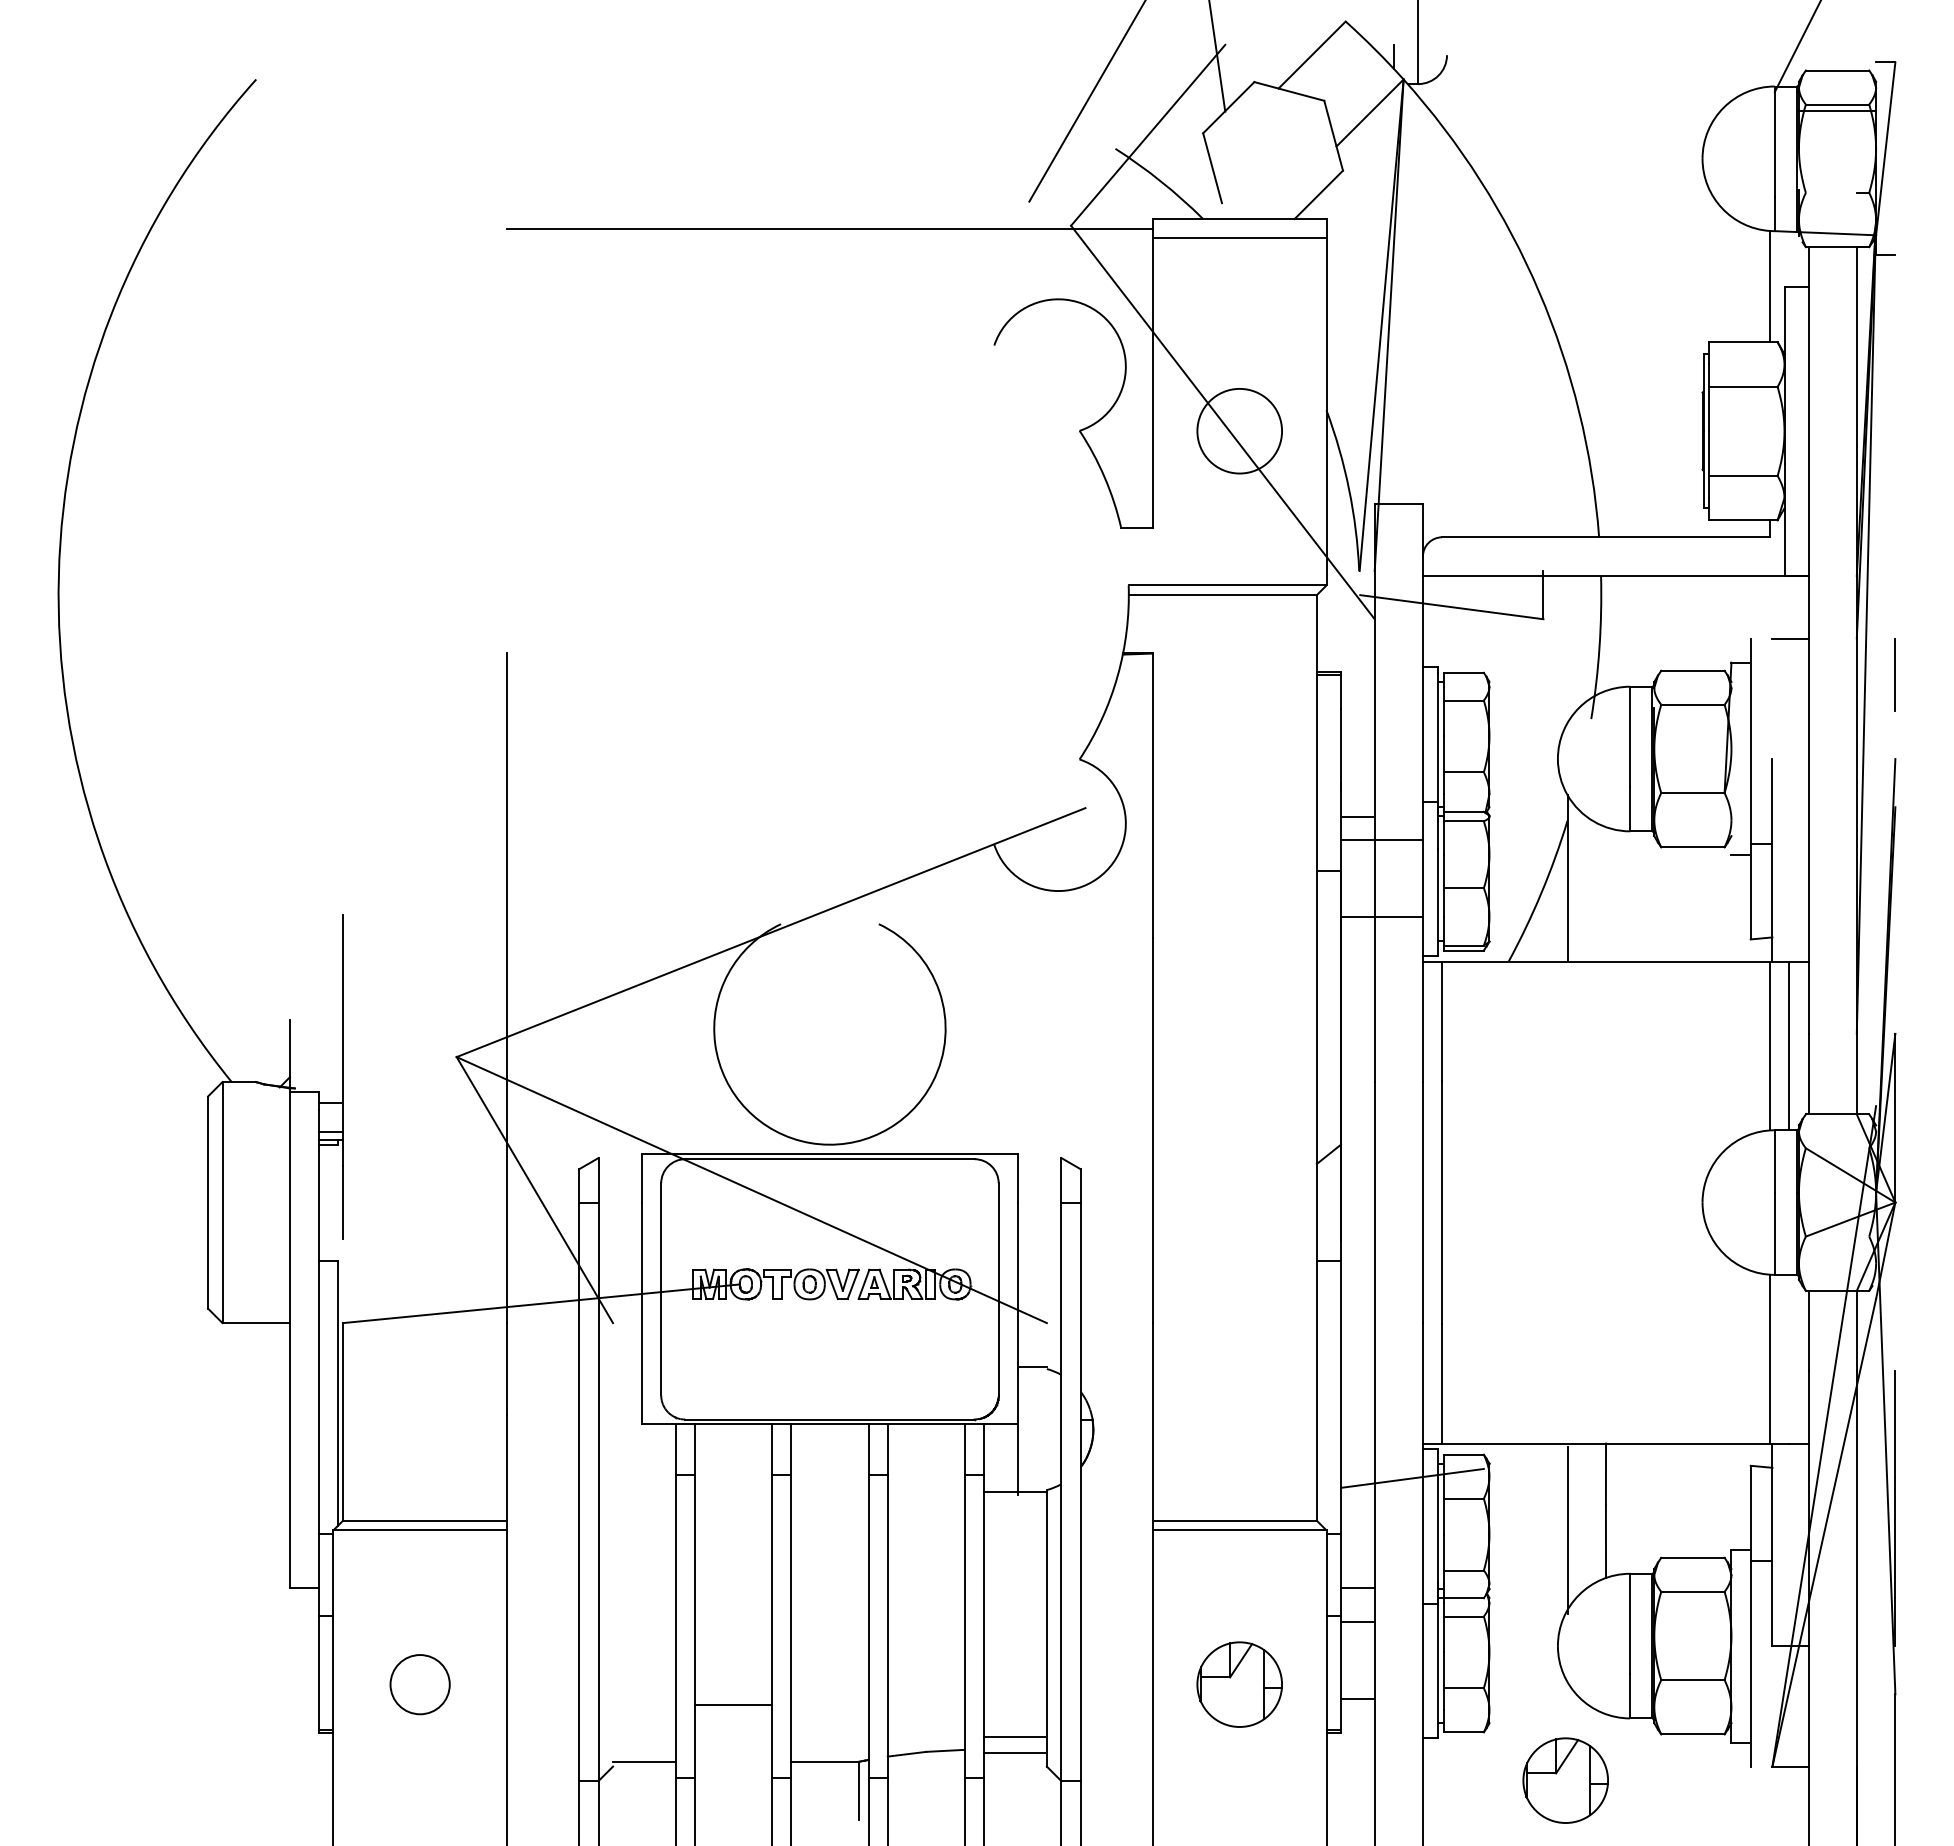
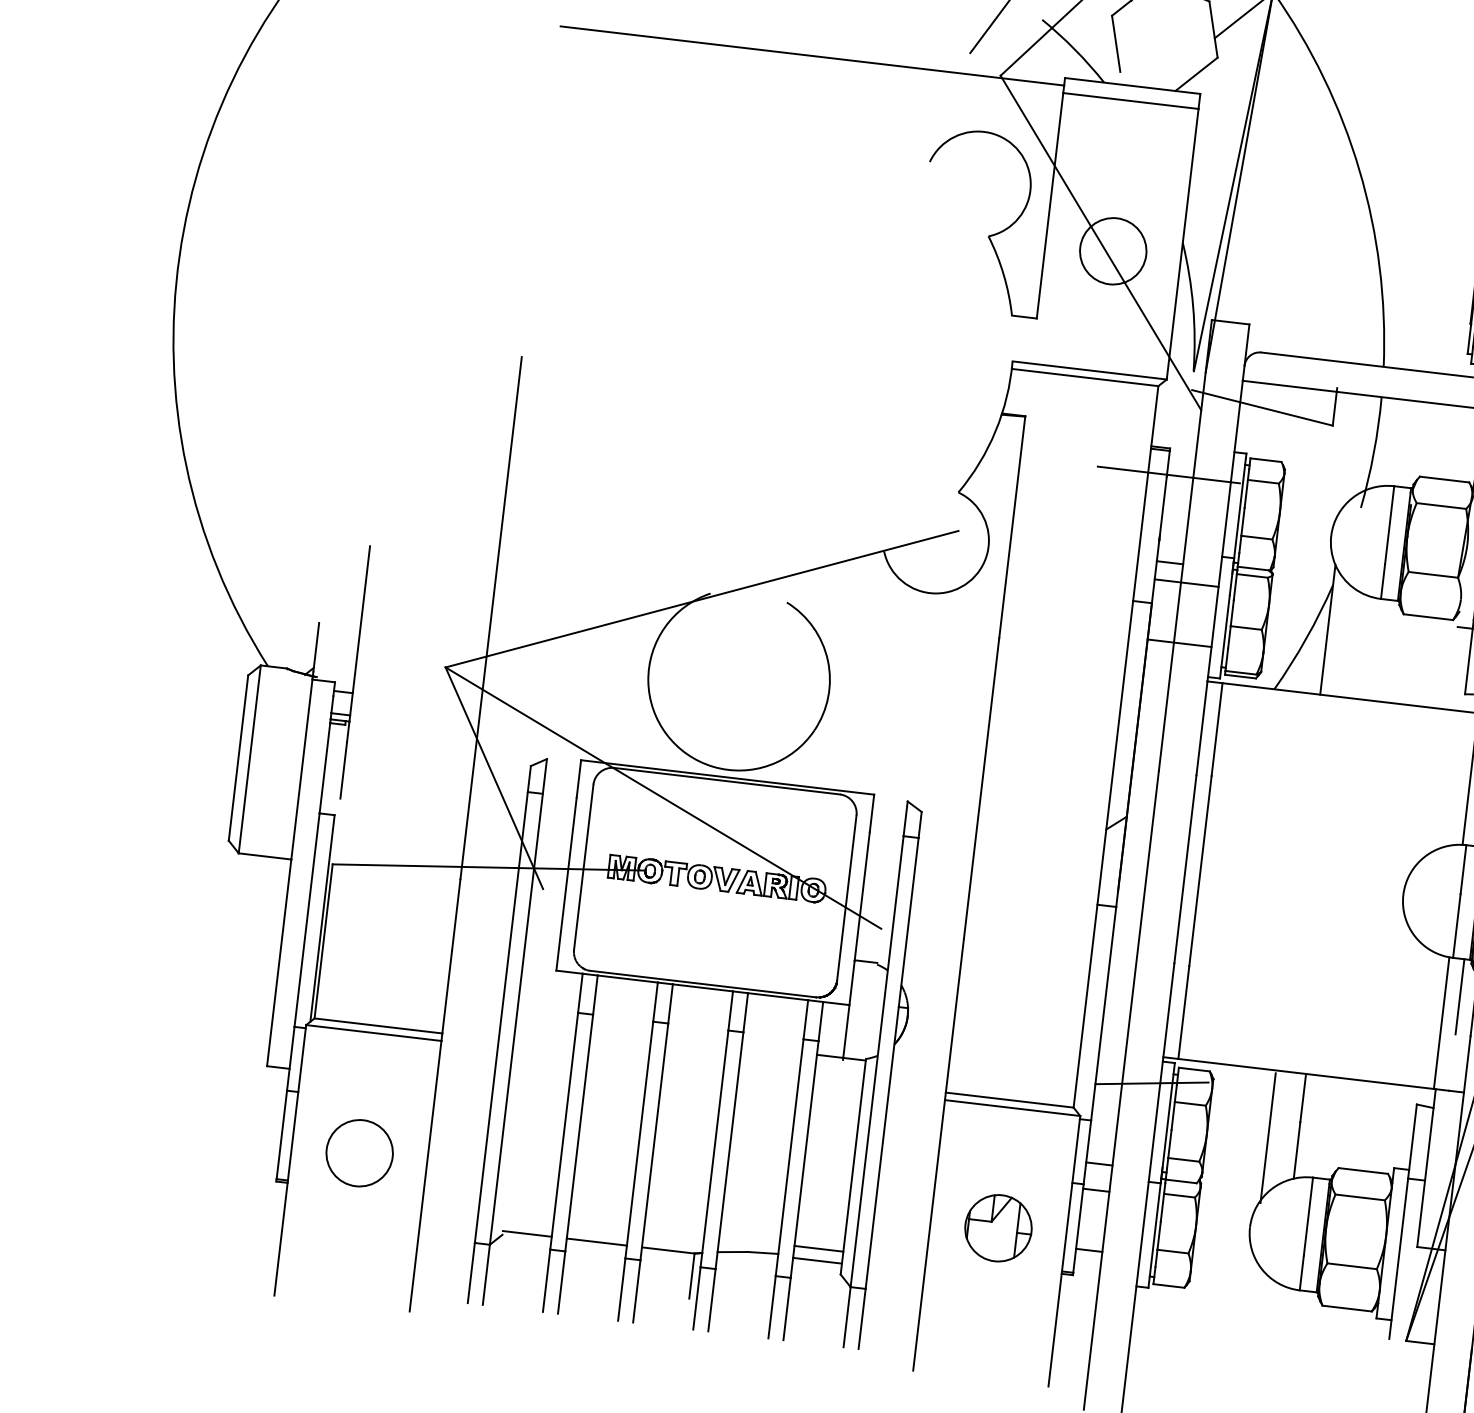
line: (1343, 706) -> (1168, 475), added
line: (1789, 1322) -> (1460, 996), added
circle: (419, 1684) -> (359, 1153), size x1.43
line: (733, 1704) -> (596, 1241), moved
part: (1565, 1780) -> (1243, 1332), removed

